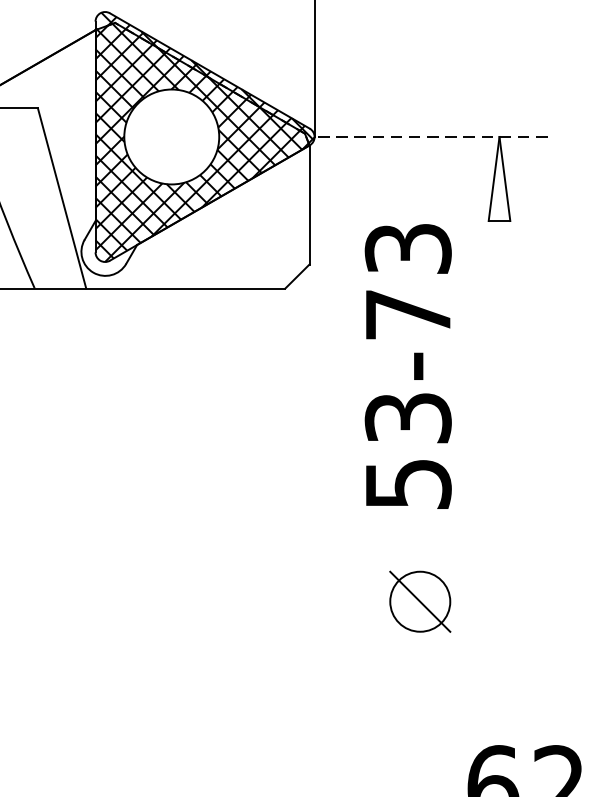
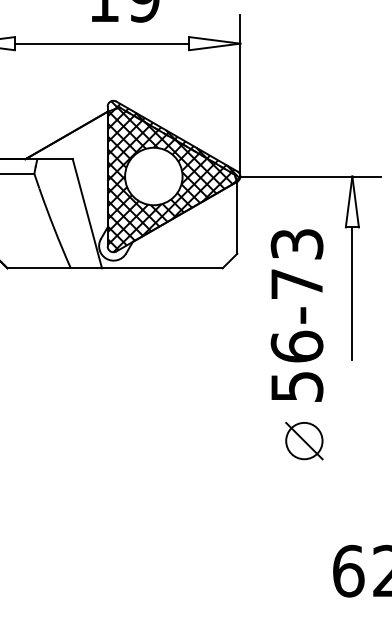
line: (430, 136) -> (310, 176), dashed -> solid
line: (499, 330) -> (352, 293), added
text: (407, 417) -> (296, 346), 53-73 -> 56-73
part: (420, 600) -> (304, 440), moved

